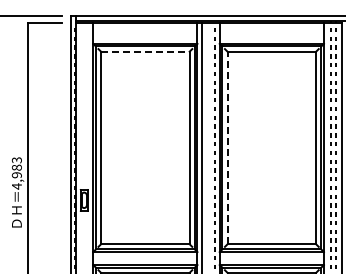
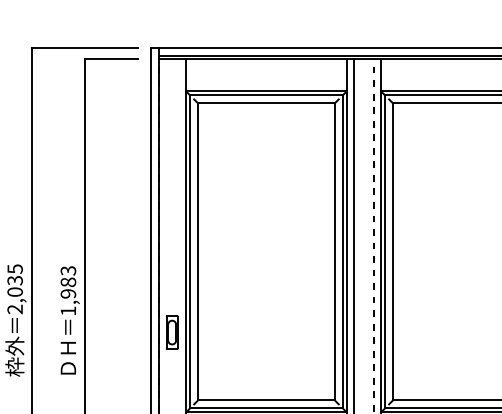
line: (145, 51) -> (266, 103), dashed -> solid
line: (227, 147) -> (393, 251), dashed -> solid
text: (16, 186) -> (67, 311), 4,983 -> 1,983

